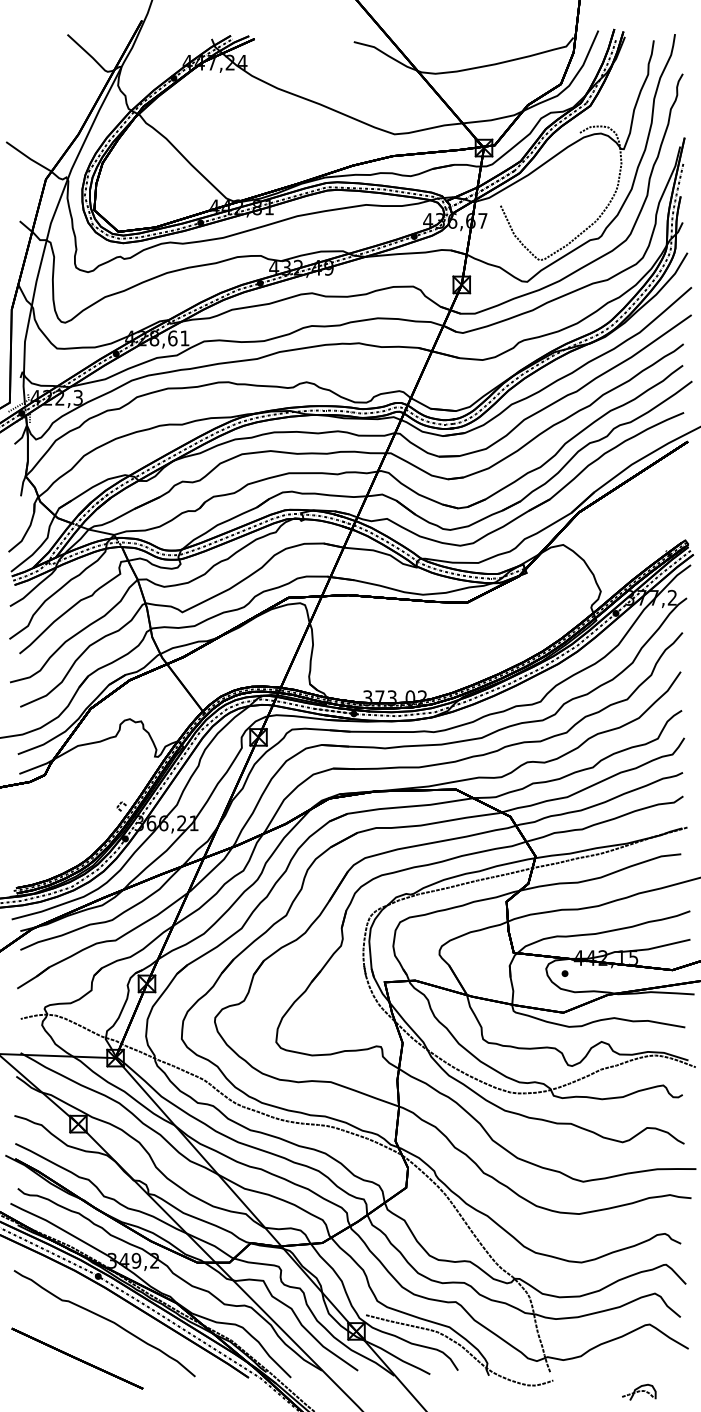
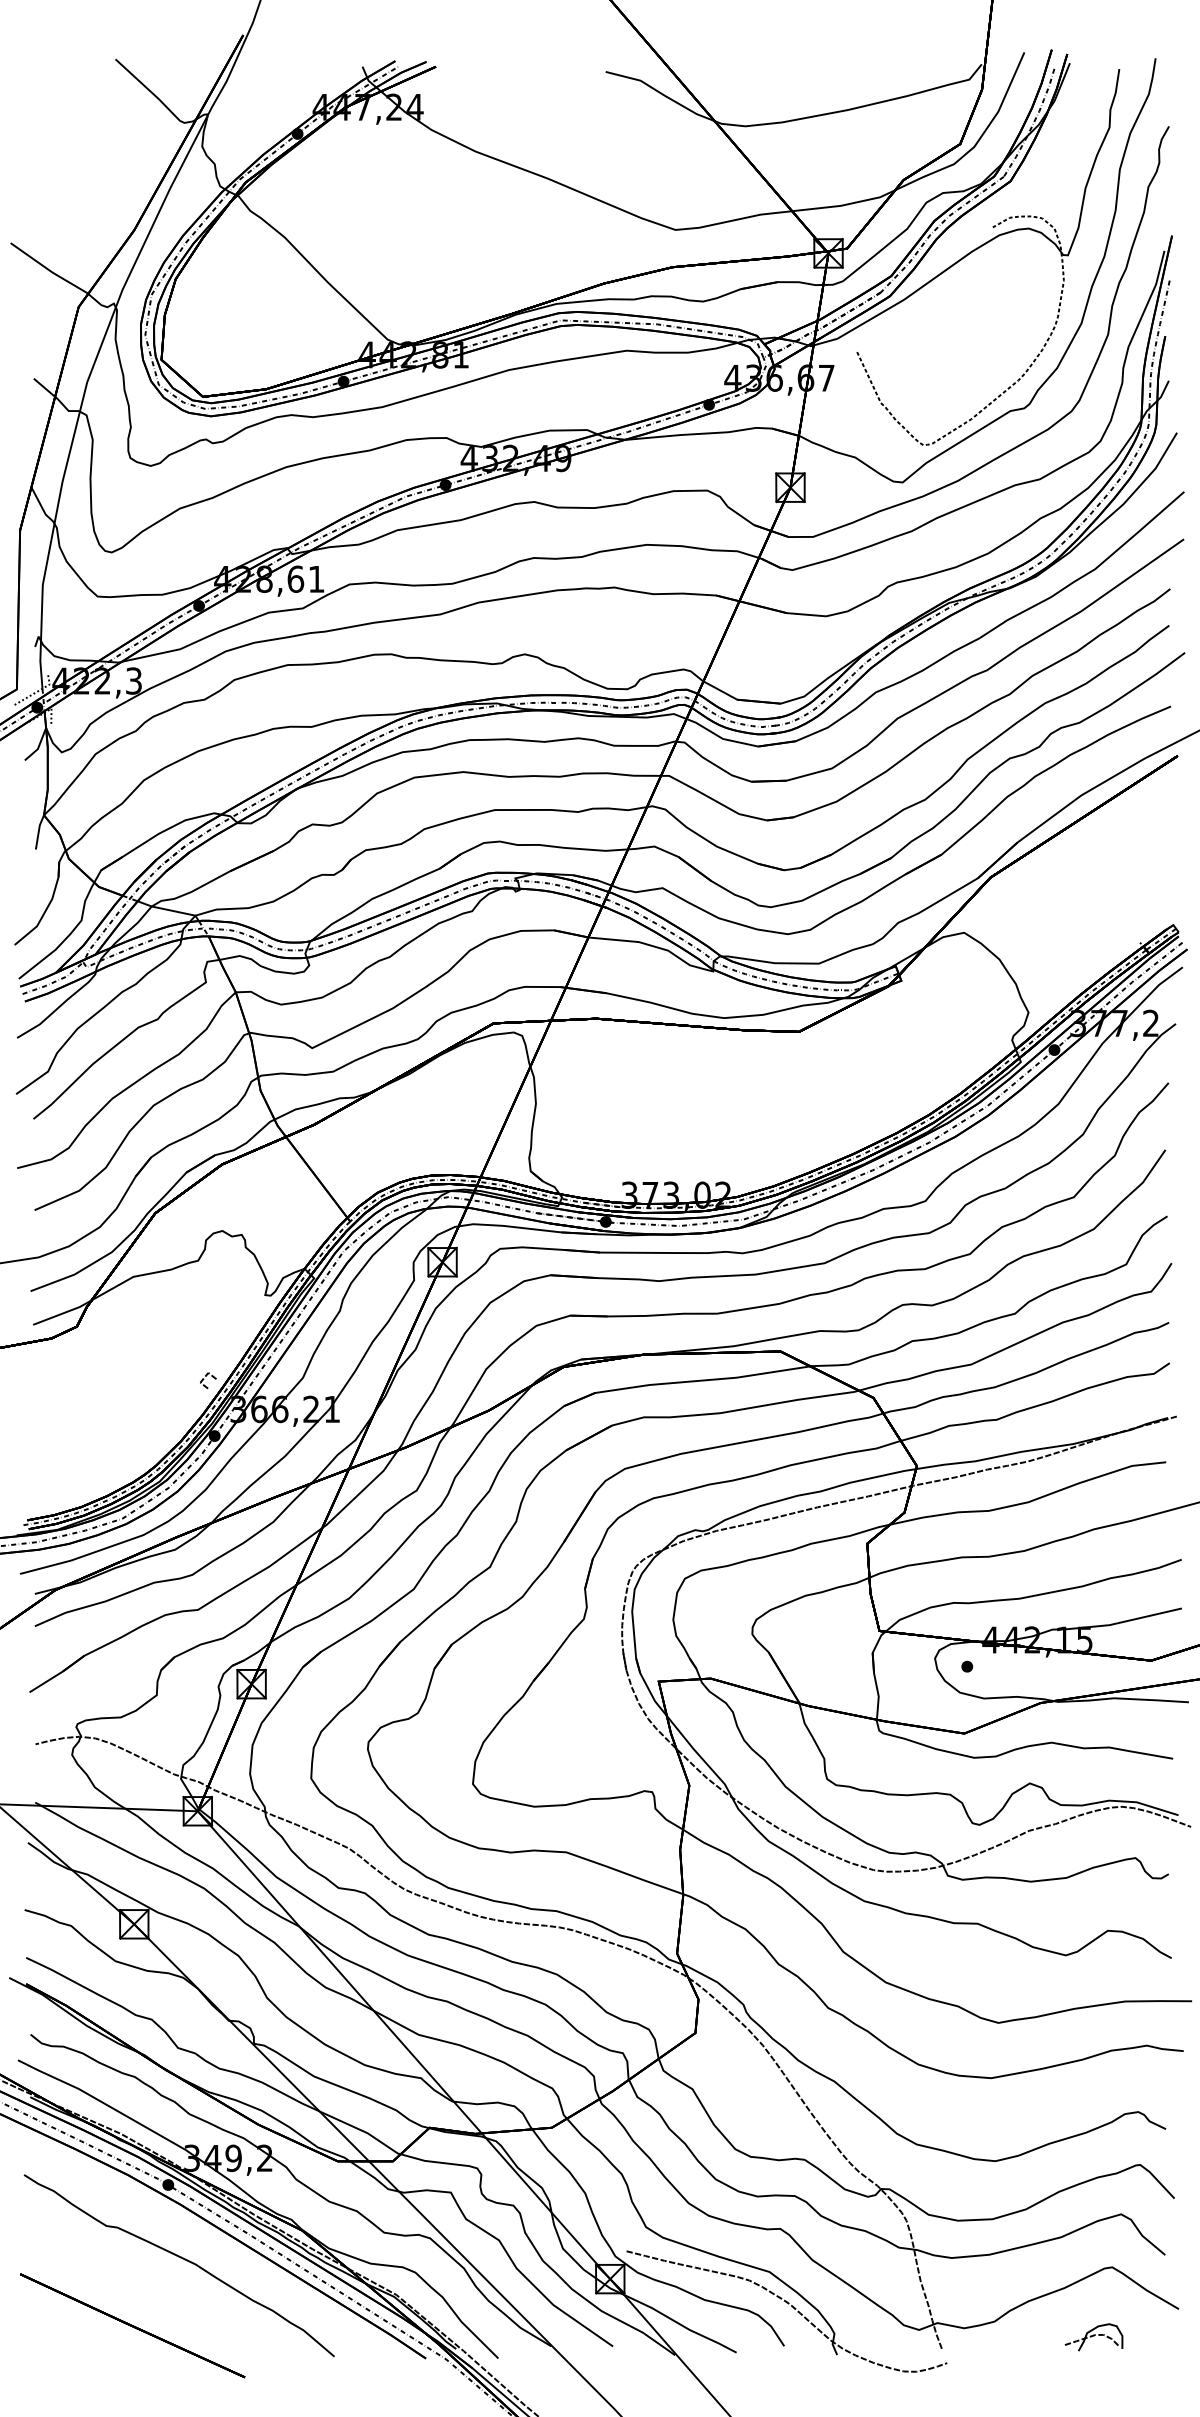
part: (639, 1391) -> (1094, 2335), moved

